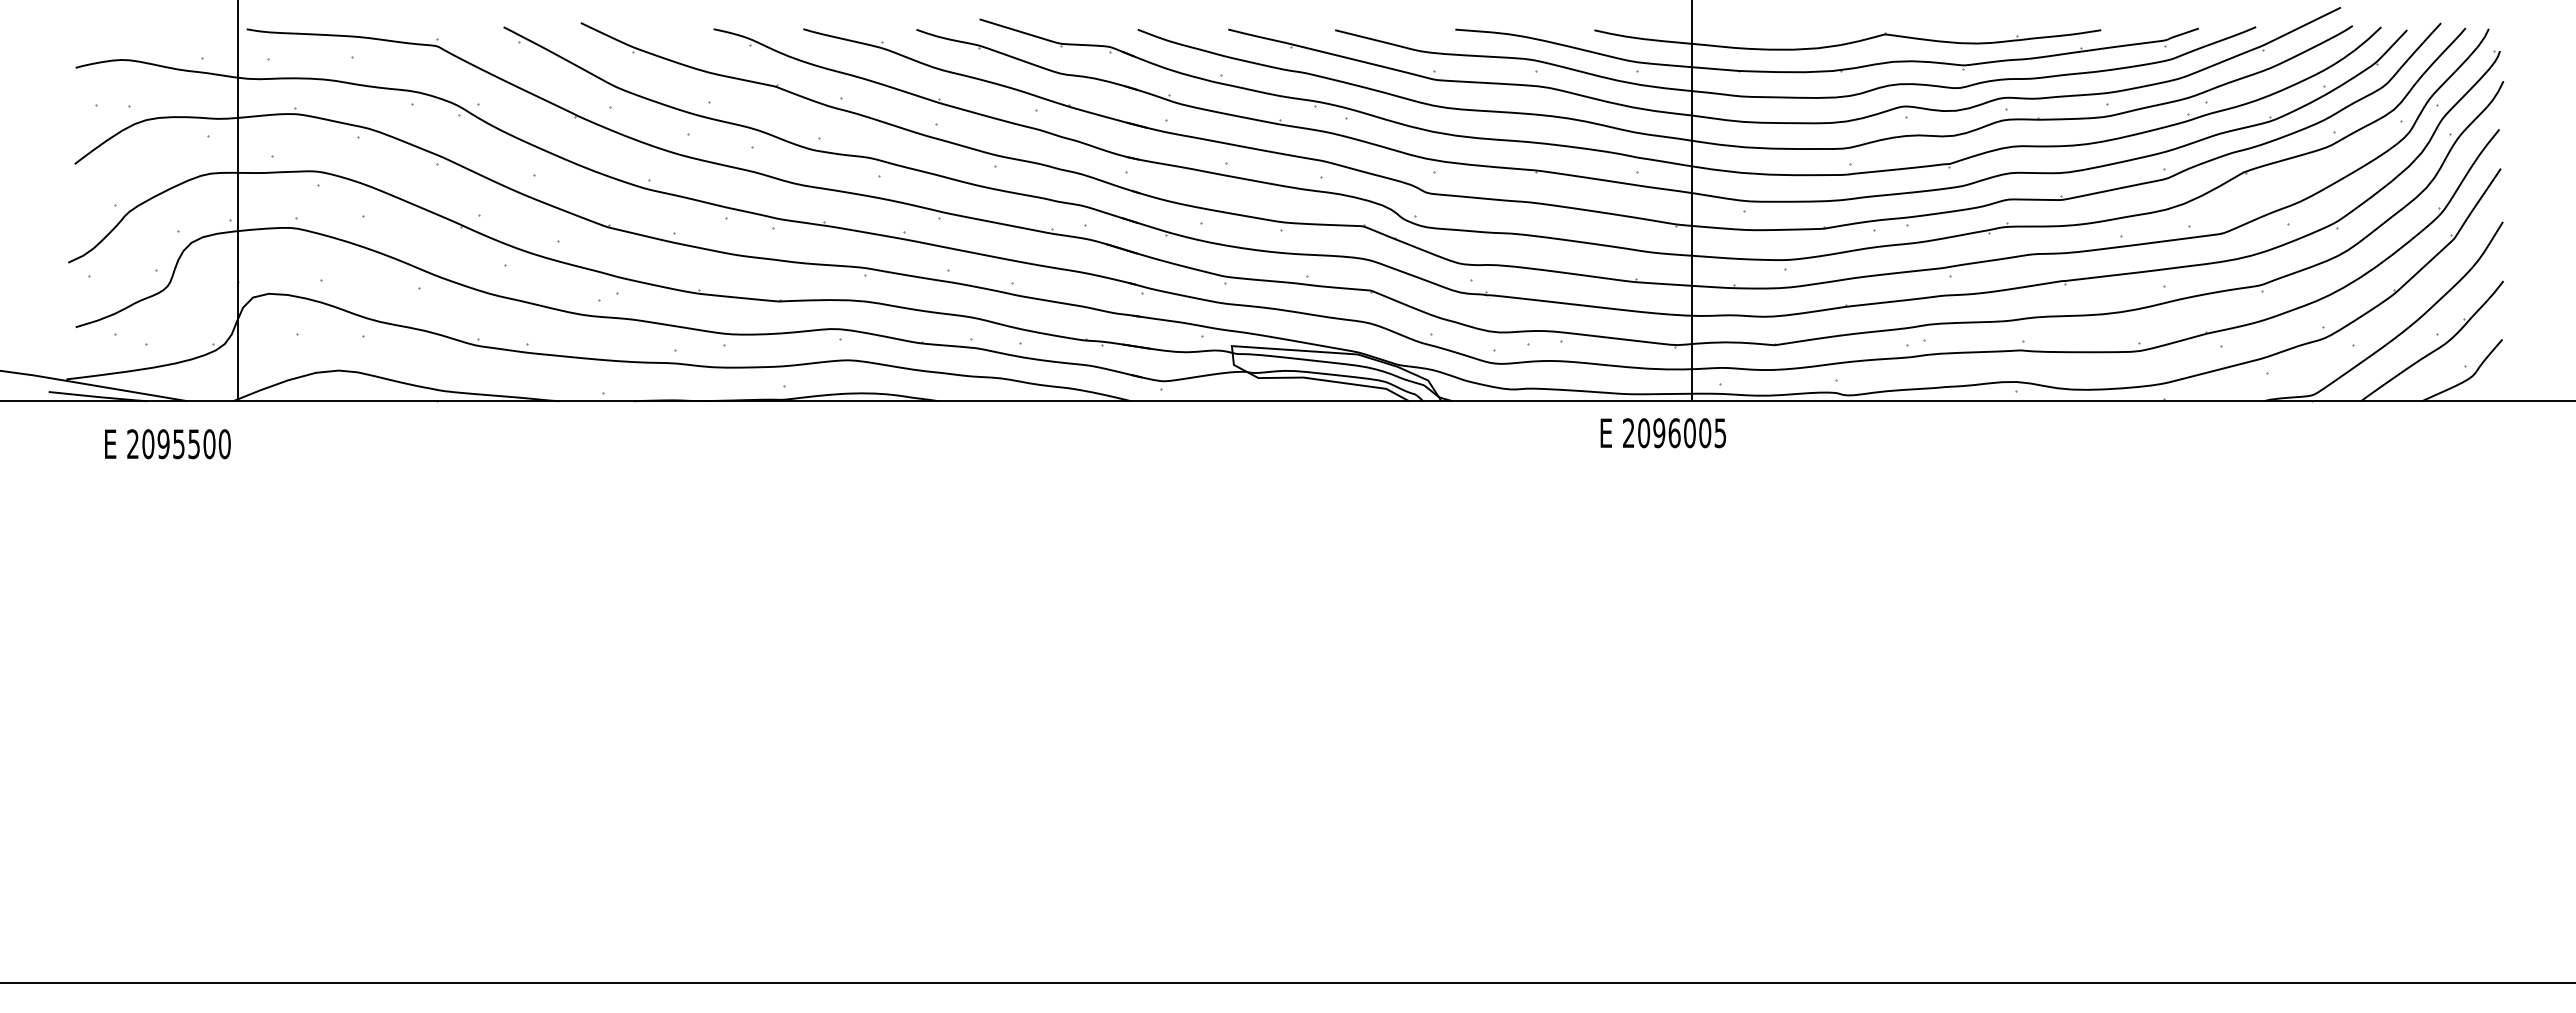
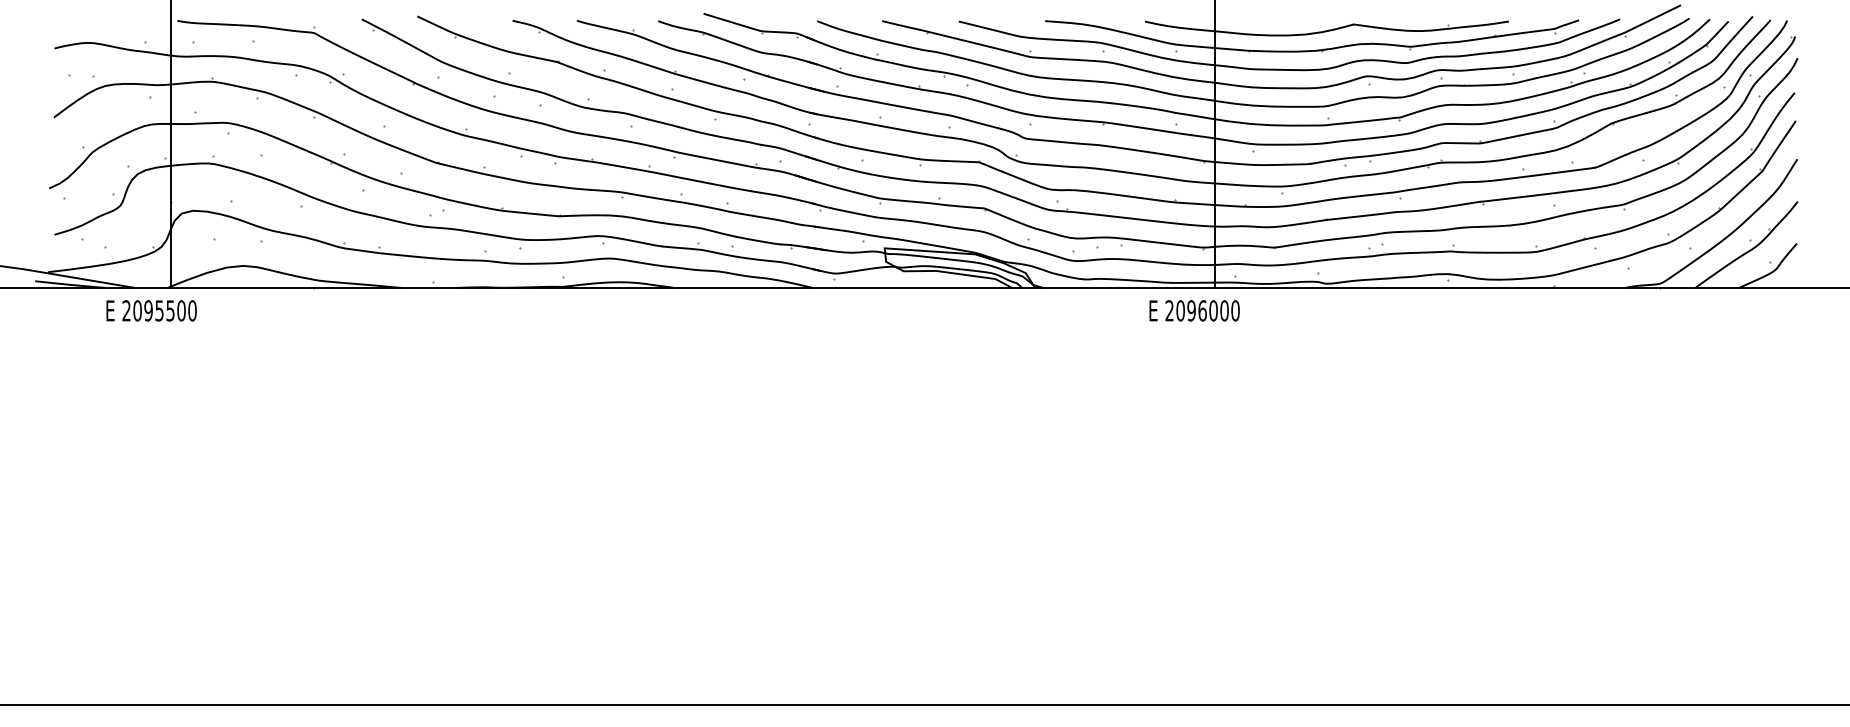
text: (1720, 433) -> (1235, 311), 2096005 -> 2096000
text: (167, 444) -> (151, 311), moved

